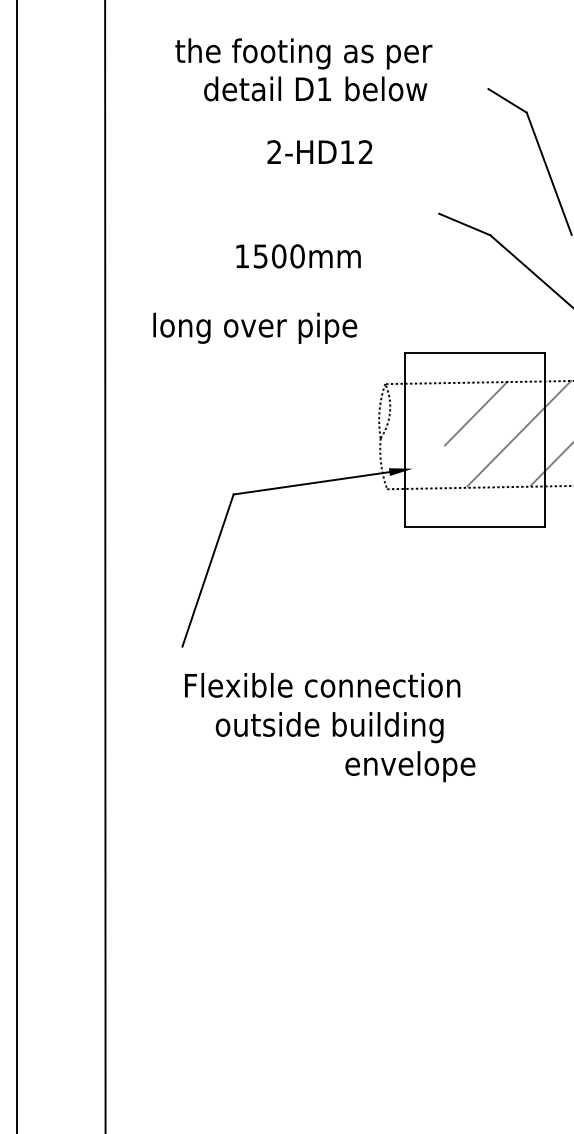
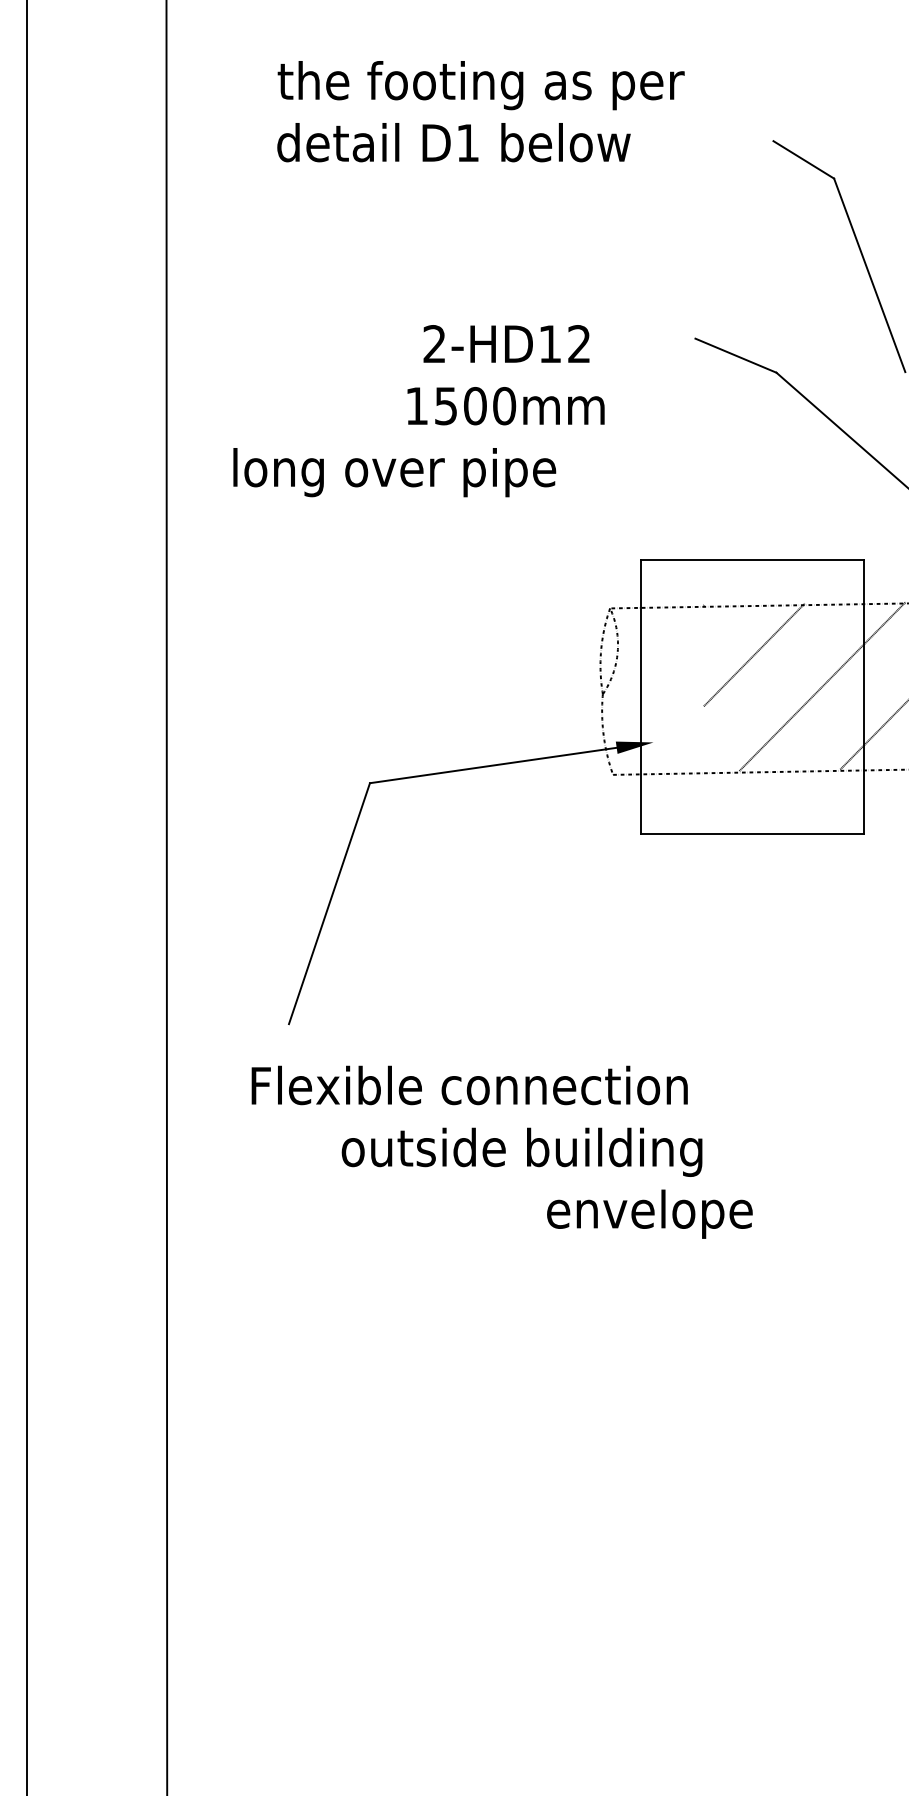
text: (315, 88) -> (453, 141), moved
text: (319, 151) -> (505, 342), moved
text: (298, 256) -> (505, 406), moved
text: (255, 327) -> (395, 471), moved
text: (322, 685) -> (469, 1085), moved

